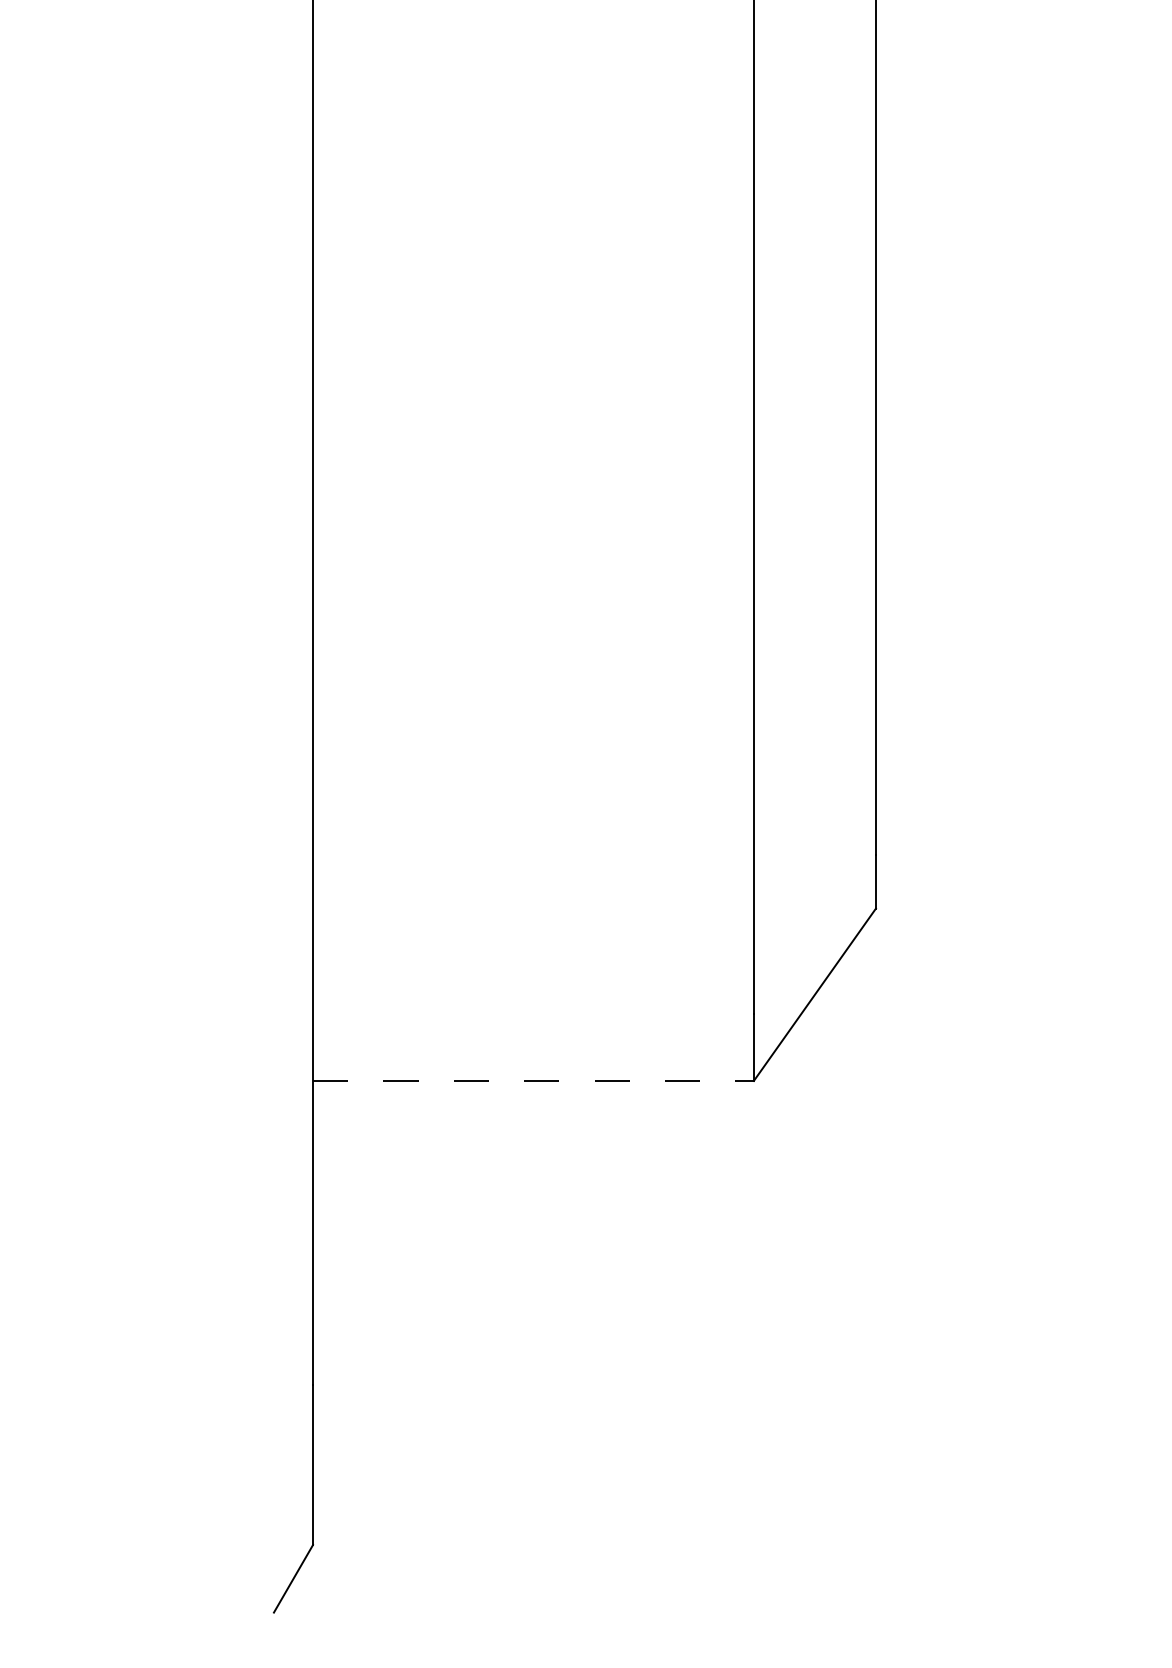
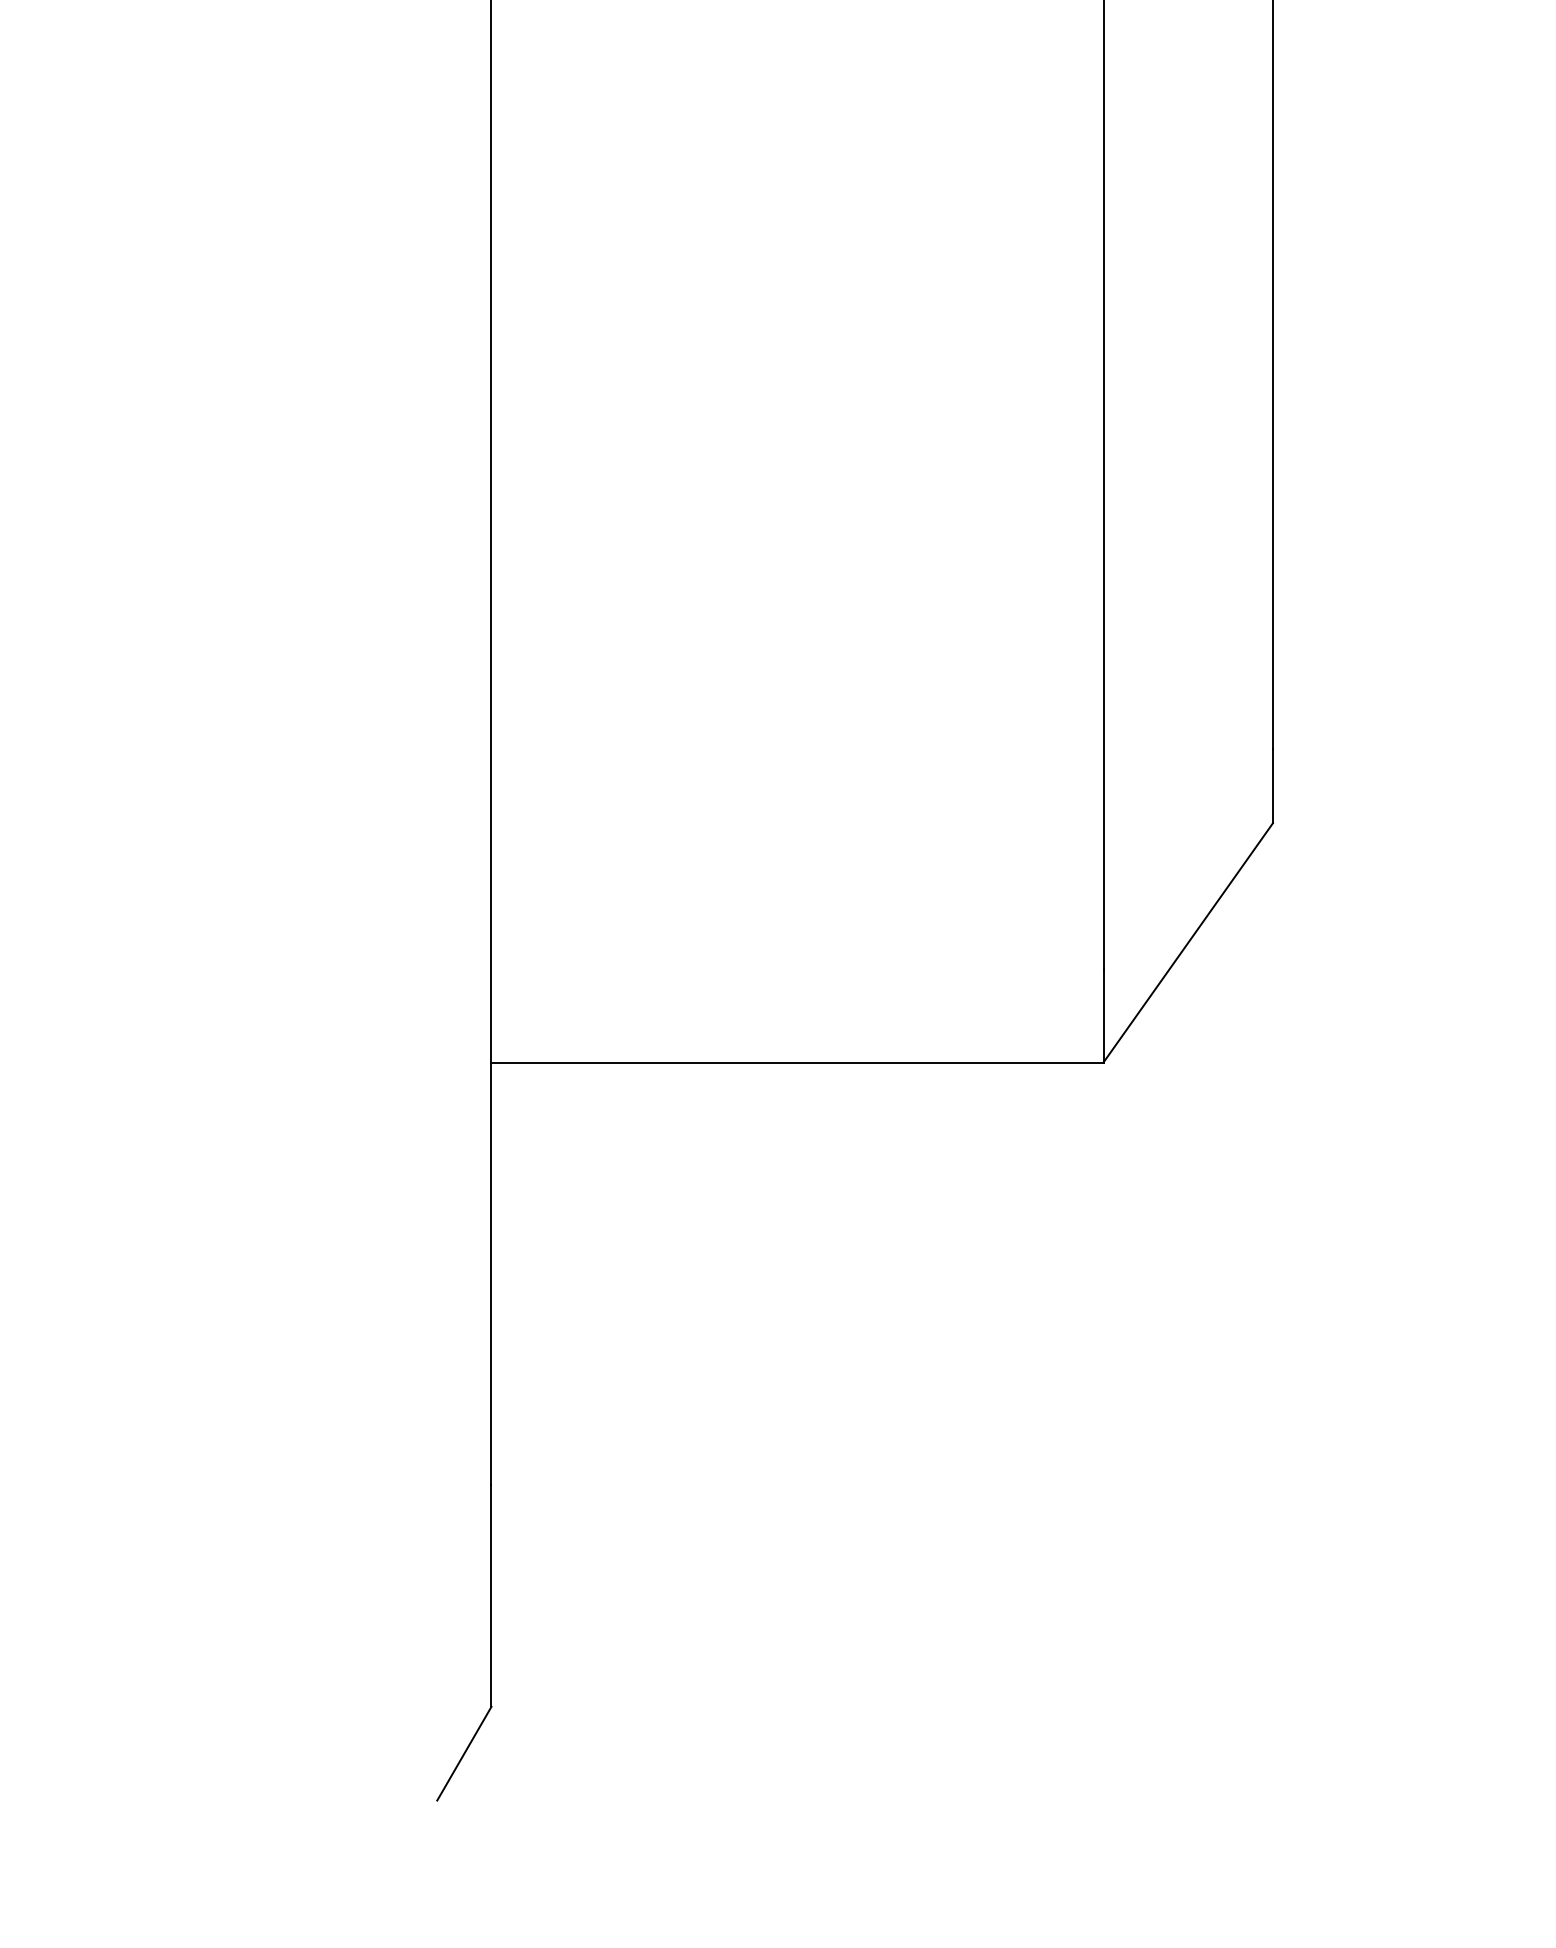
line: (533, 1080) -> (797, 1061), dashed -> solid

